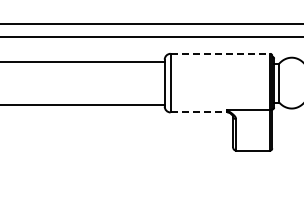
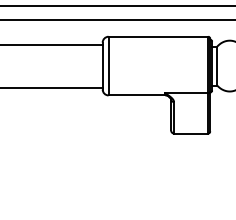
line: (220, 53) -> (158, 36), dashed -> solid
line: (199, 112) -> (137, 95), dashed -> solid

